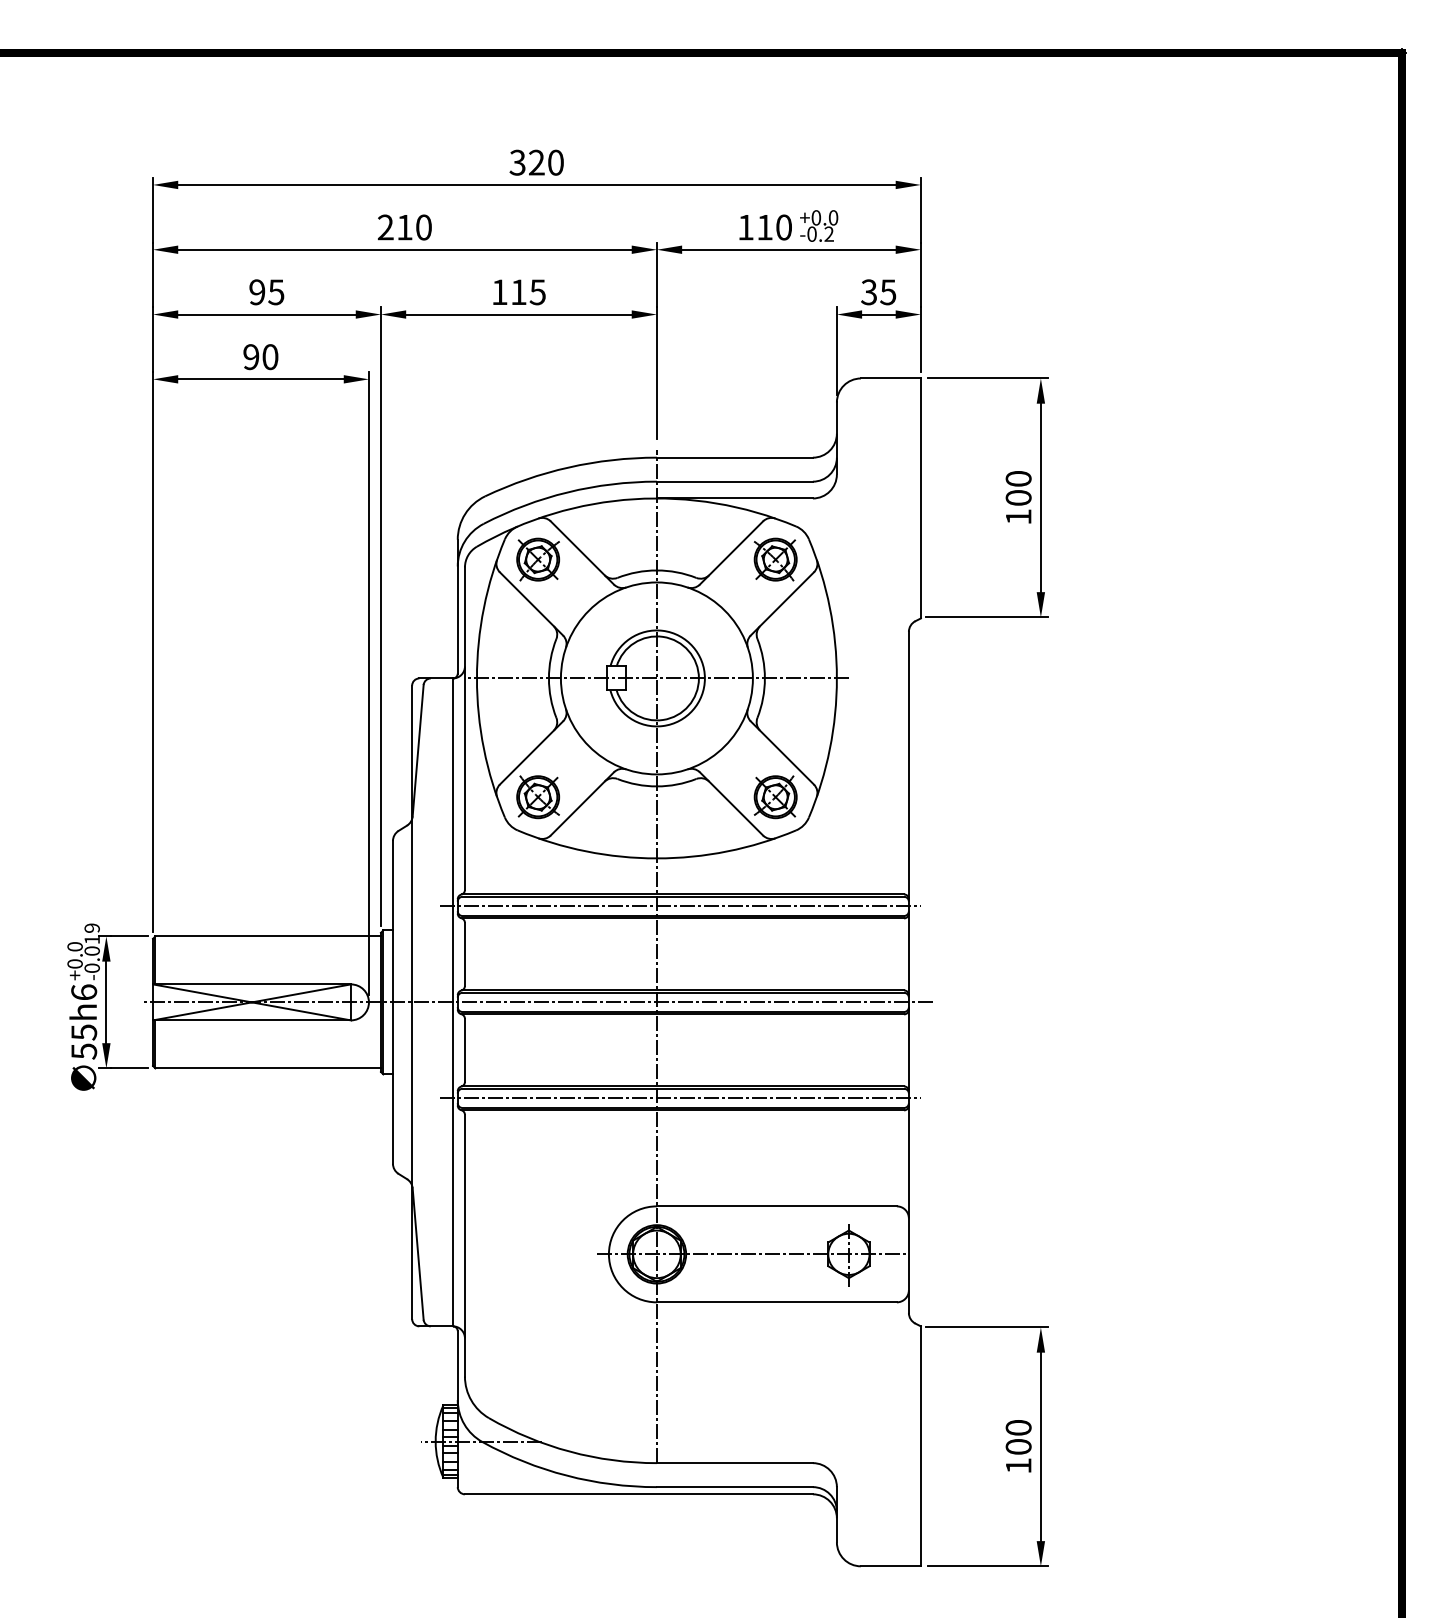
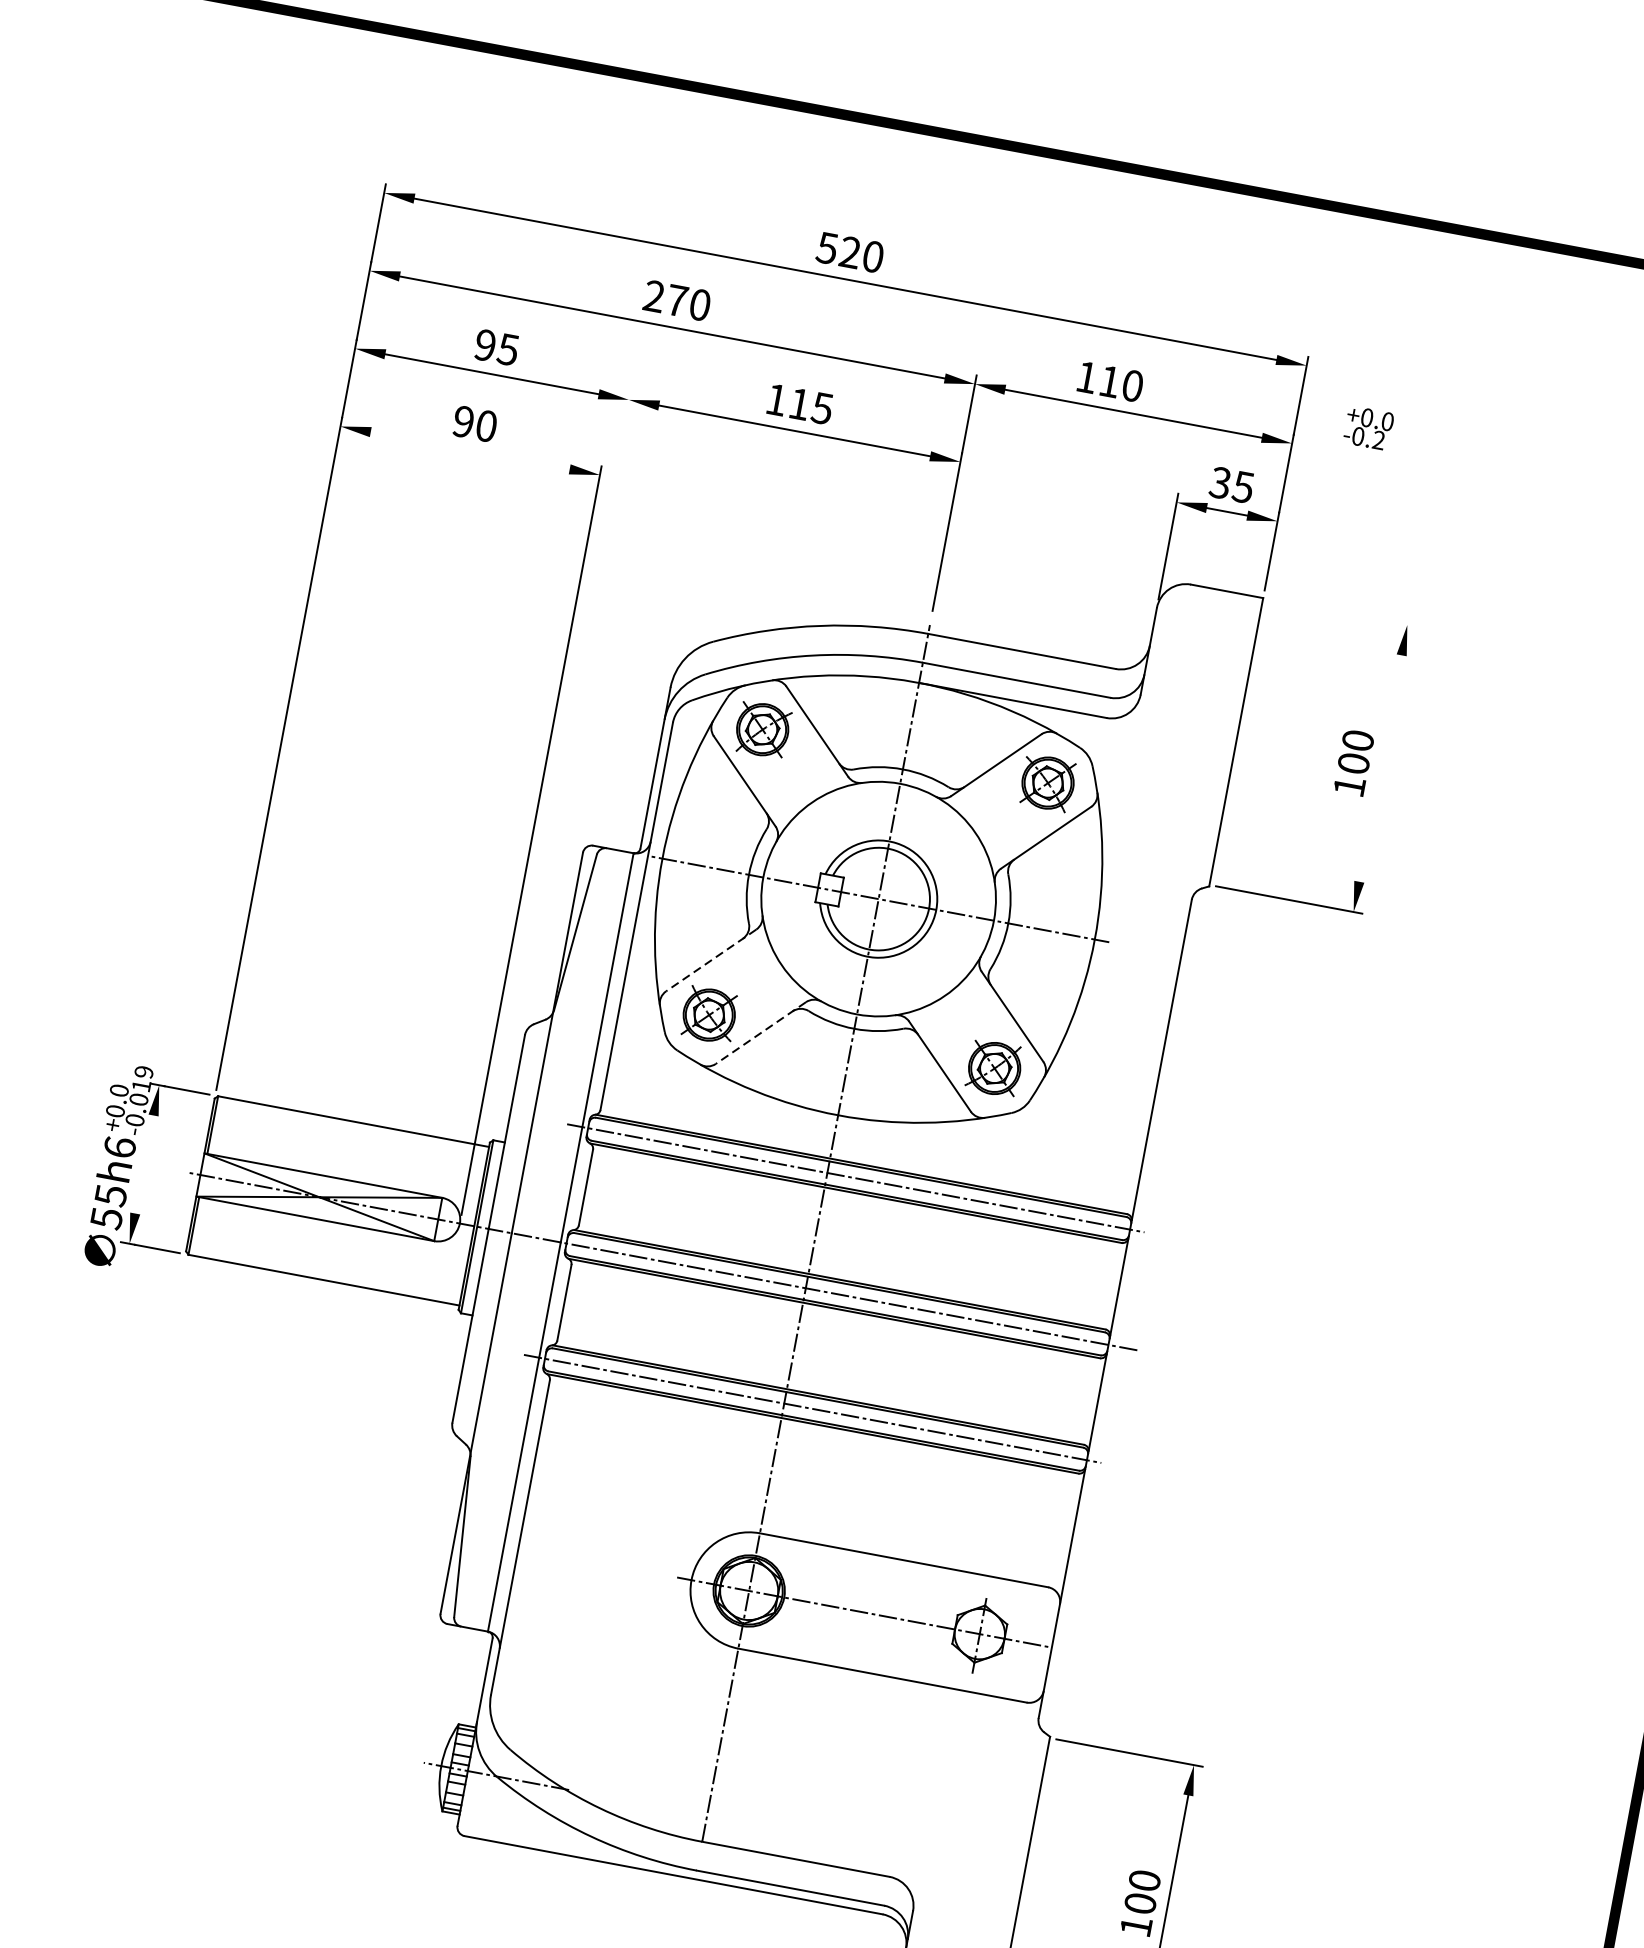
text: (517, 162) -> (827, 247), 320 -> 520
text: (819, 225) -> (1369, 427), moved
text: (404, 227) -> (676, 300), 210 -> 270
line: (988, 378) -> (1344, 613), removed
line: (260, 379) -> (469, 450), removed
line: (1040, 497) -> (1380, 767), removed
line: (380, 616) -> (560, 762), removed
line: (531, 752) -> (711, 959), solid -> dashed
line: (582, 803) -> (761, 1032), solid -> dashed
line: (106, 1002) -> (144, 1164), removed

